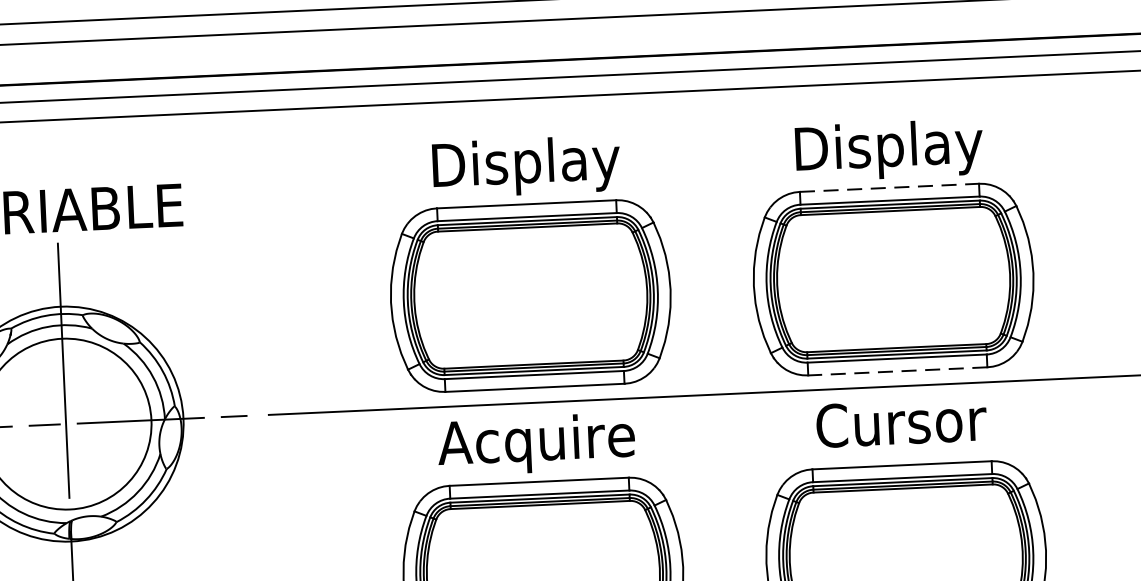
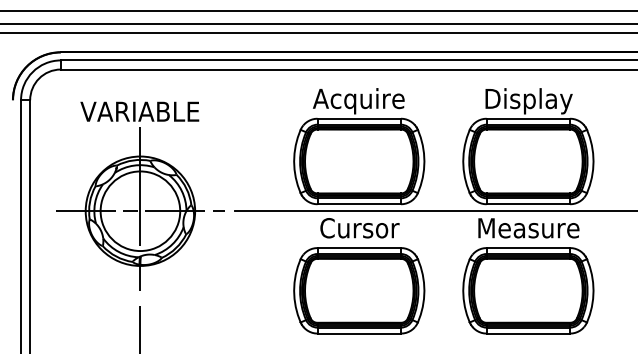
text: (523, 167) -> (358, 101), Display -> Acquire
line: (889, 187) -> (528, 118), dashed -> solid
line: (898, 371) -> (528, 204), dashed -> solid
text: (900, 423) -> (528, 228), Cursor -> Measure
text: (535, 444) -> (358, 230), Acquire -> Cursor

